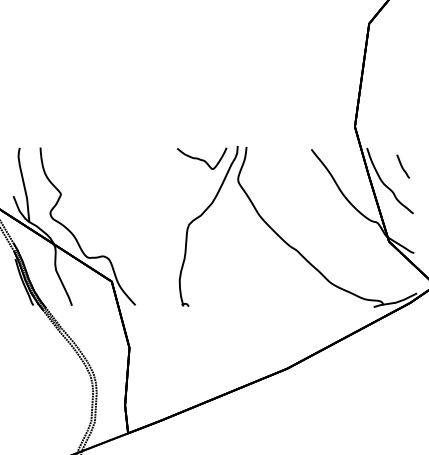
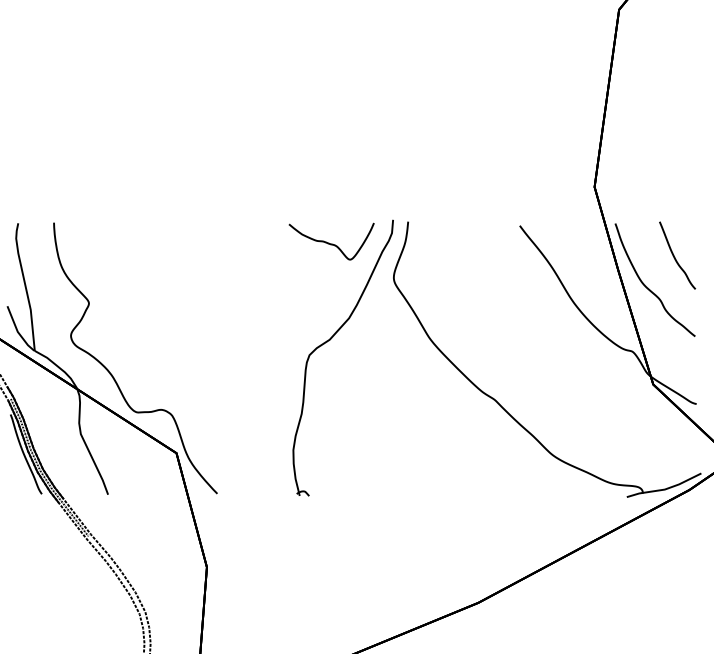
part: (403, 166) -> (678, 255), size x1.67

